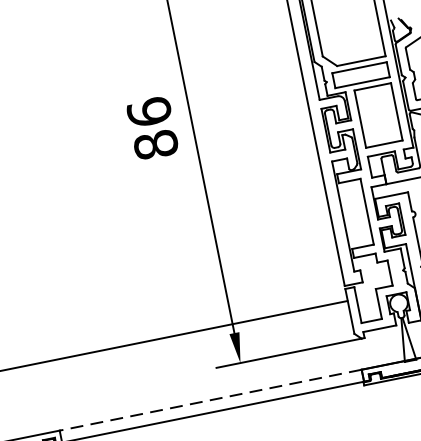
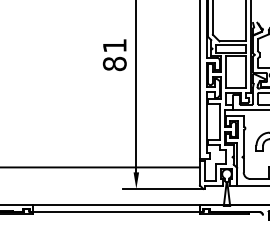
text: (148, 111) -> (114, 45), 86 -> 81
line: (210, 400) -> (116, 205), dashed -> solid

